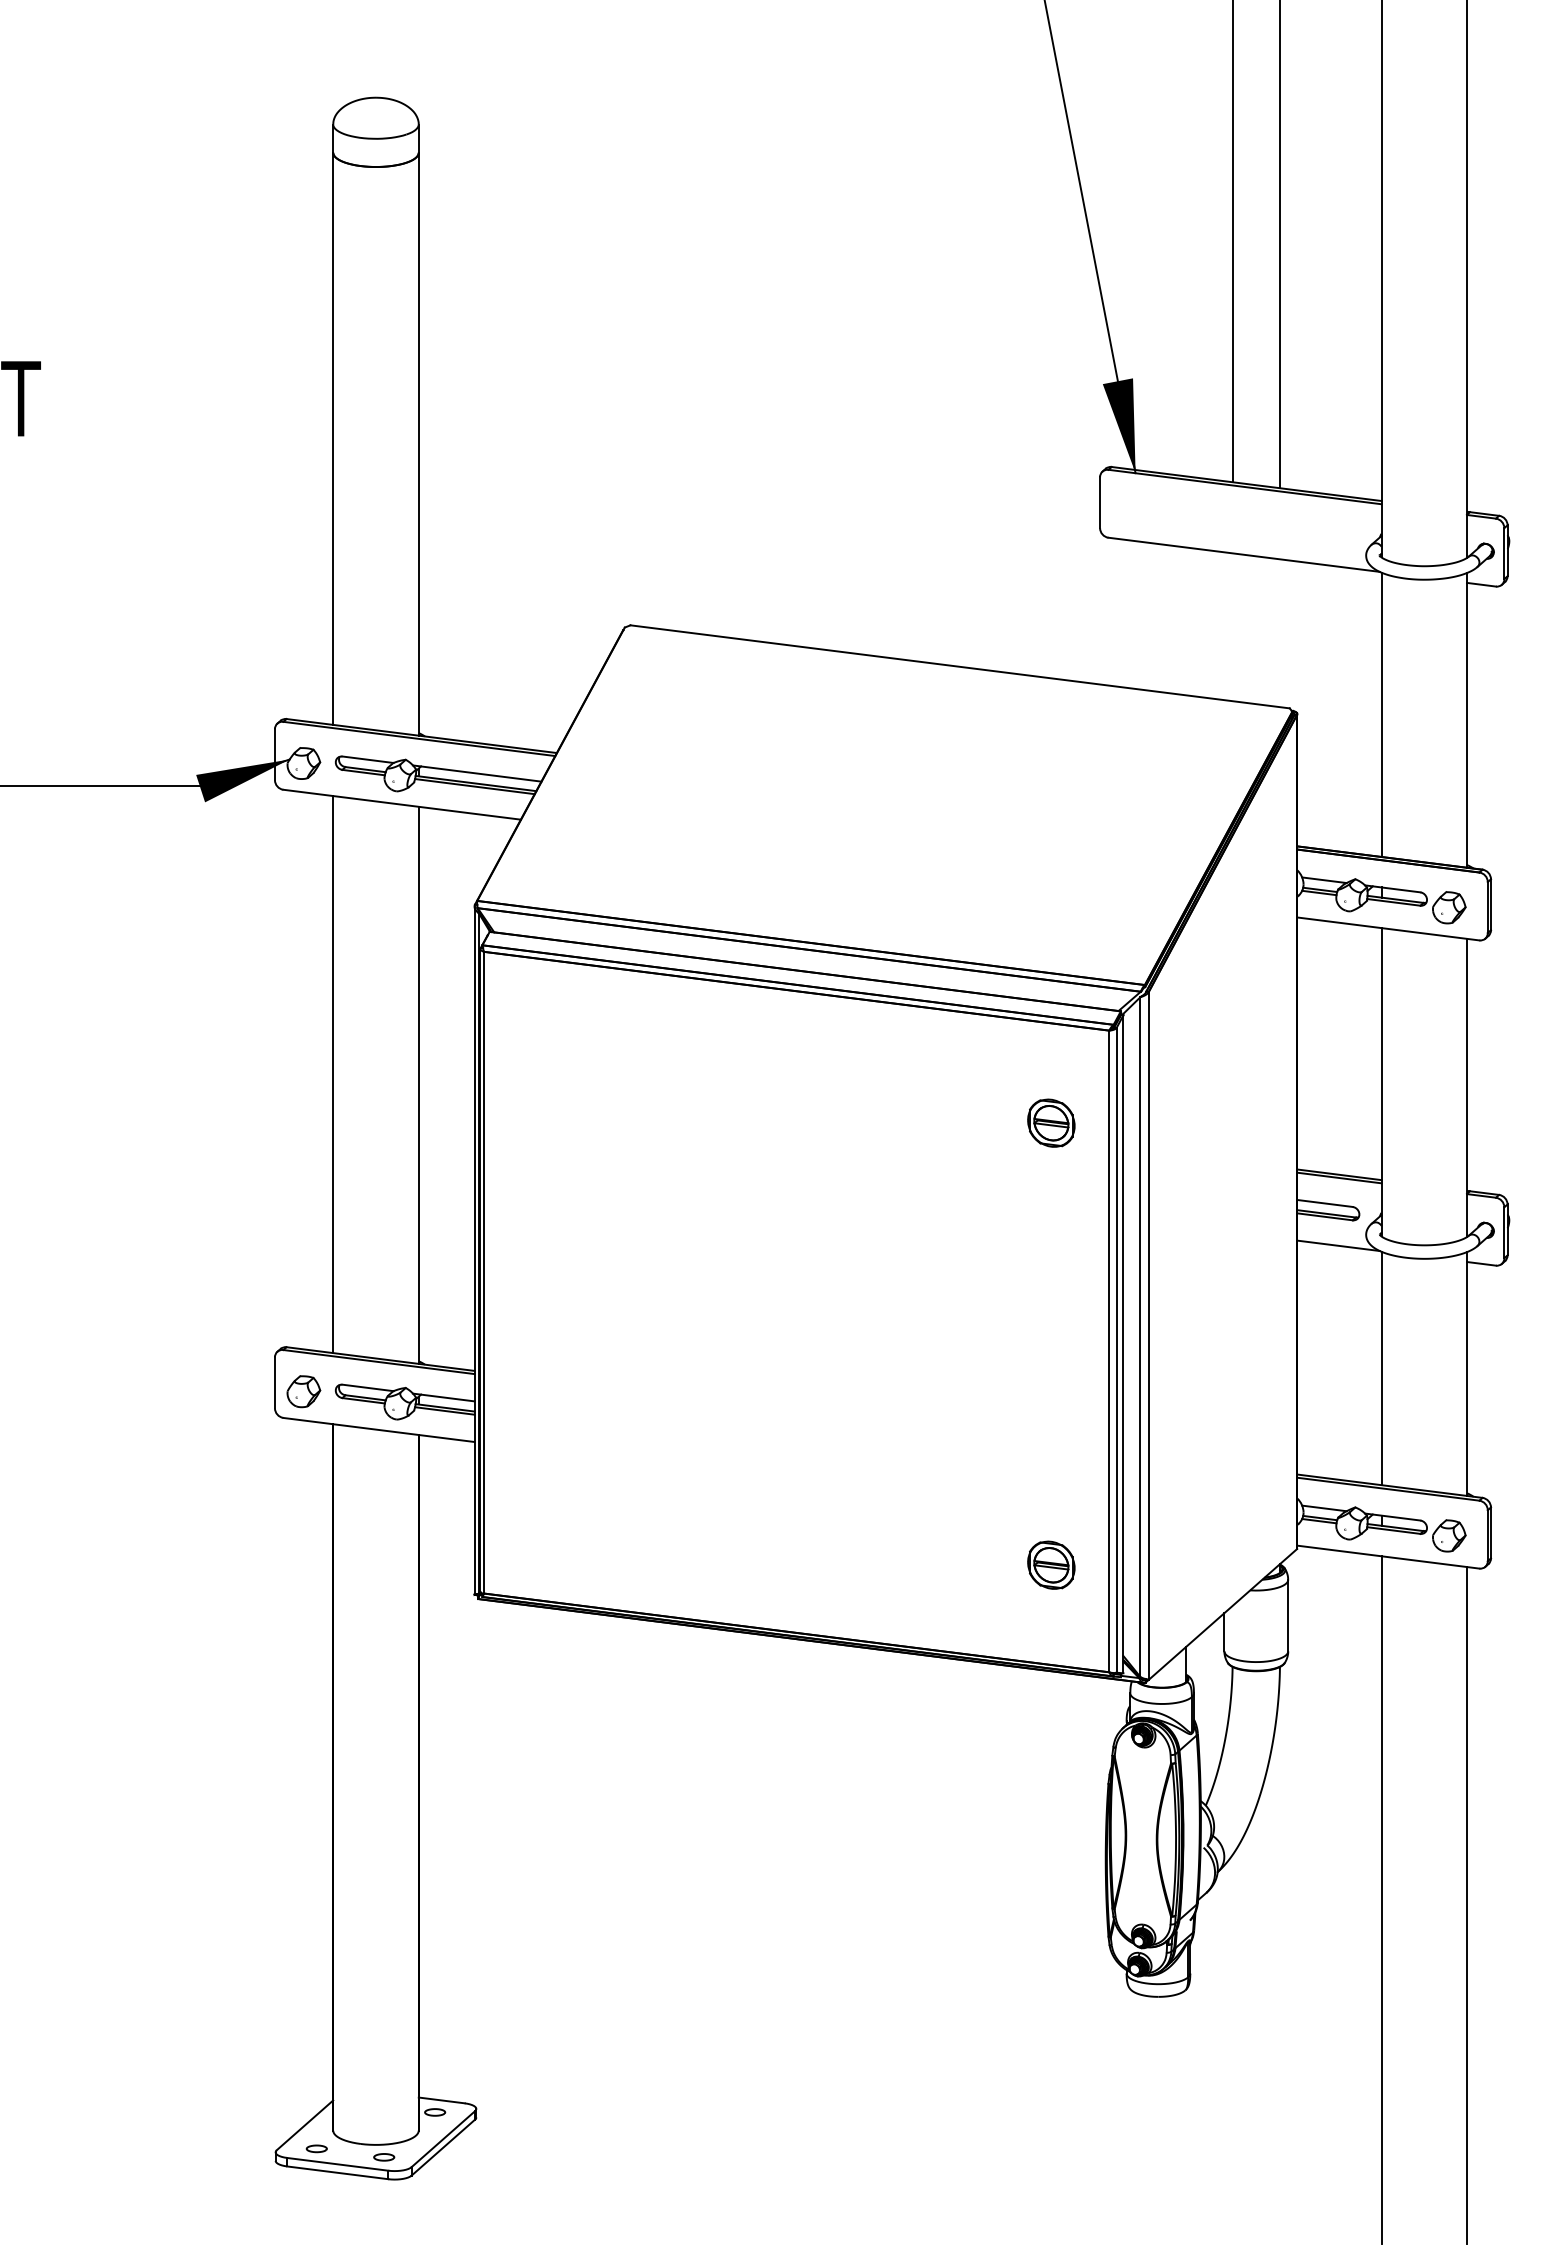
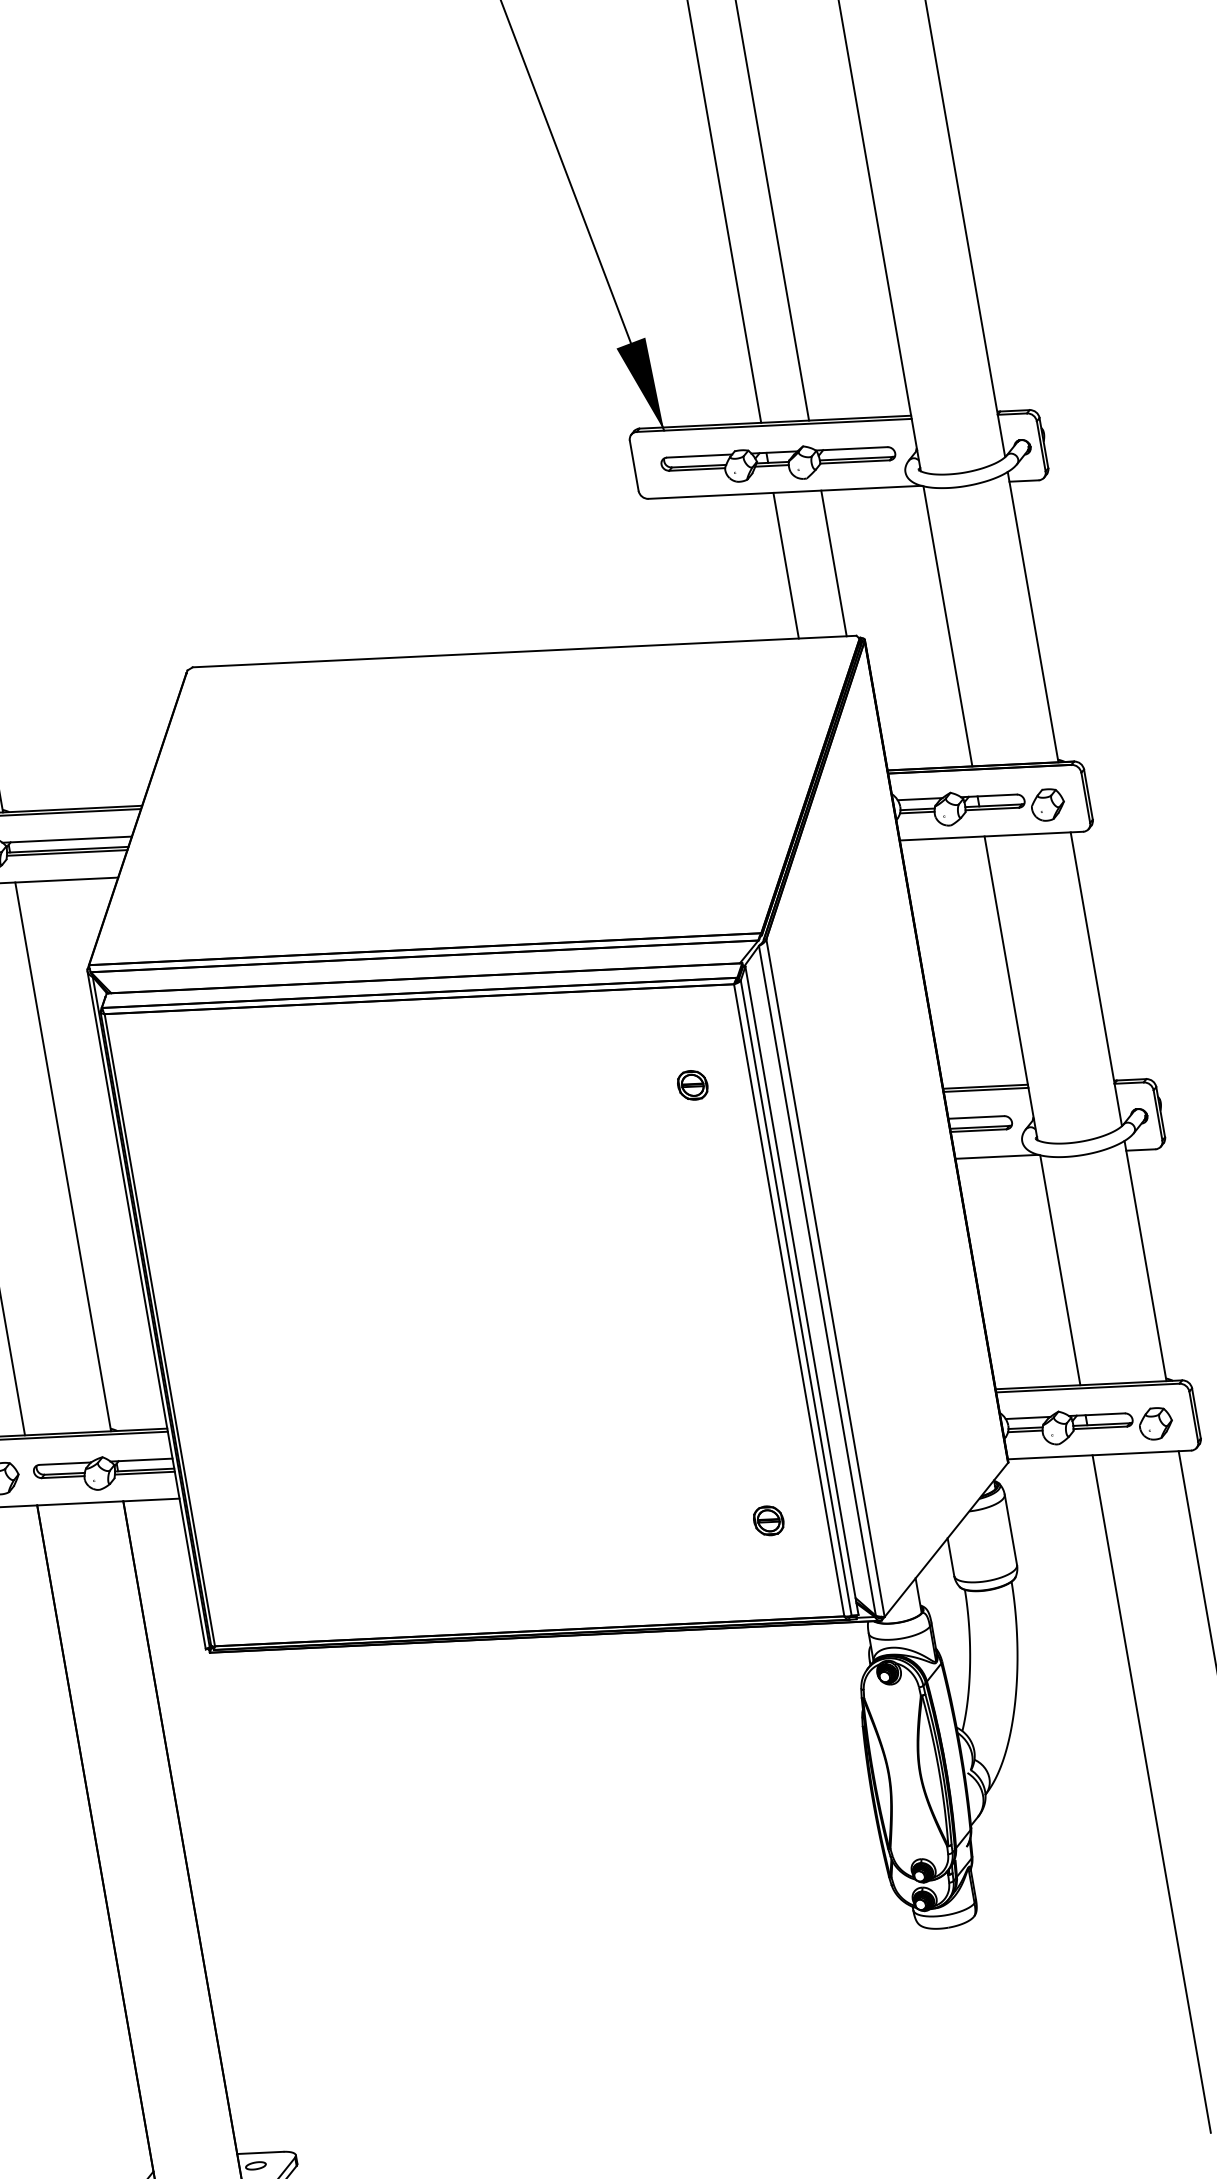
part: (1243, 522) -> (778, 460), added
line: (1232, 627) -> (786, 565), added
line: (1280, 633) -> (834, 563), added
part: (1050, 1122) -> (691, 1084), size x0.62
part: (1050, 1564) -> (767, 1520), size x0.62

